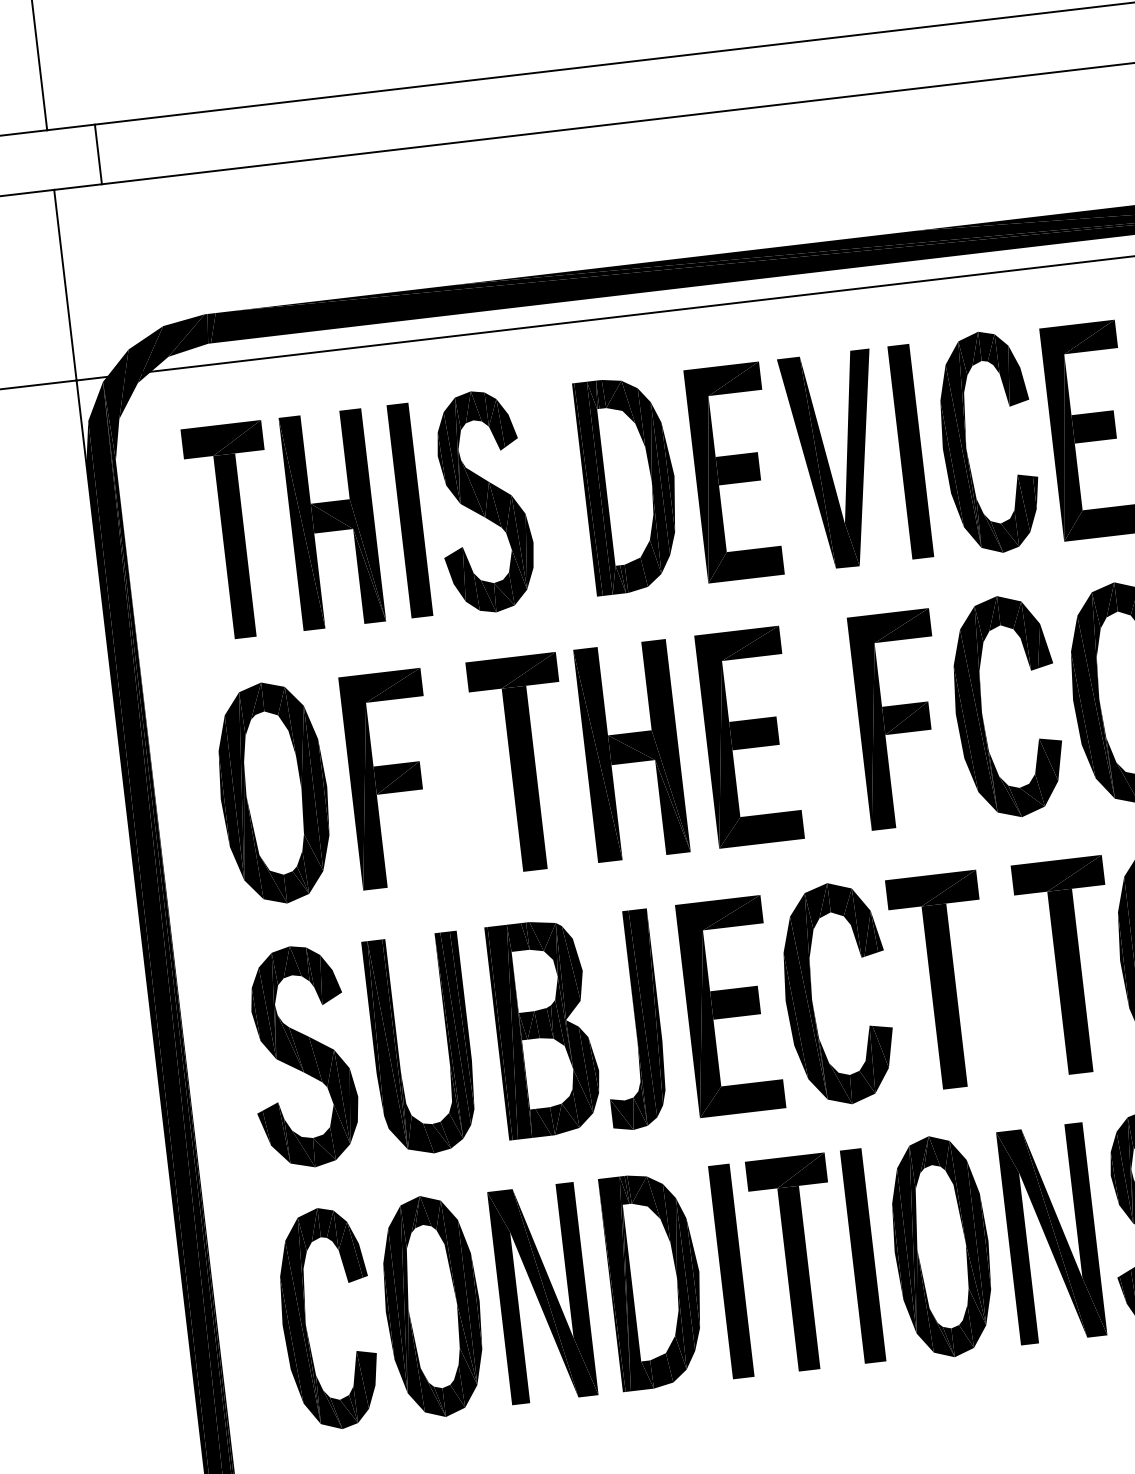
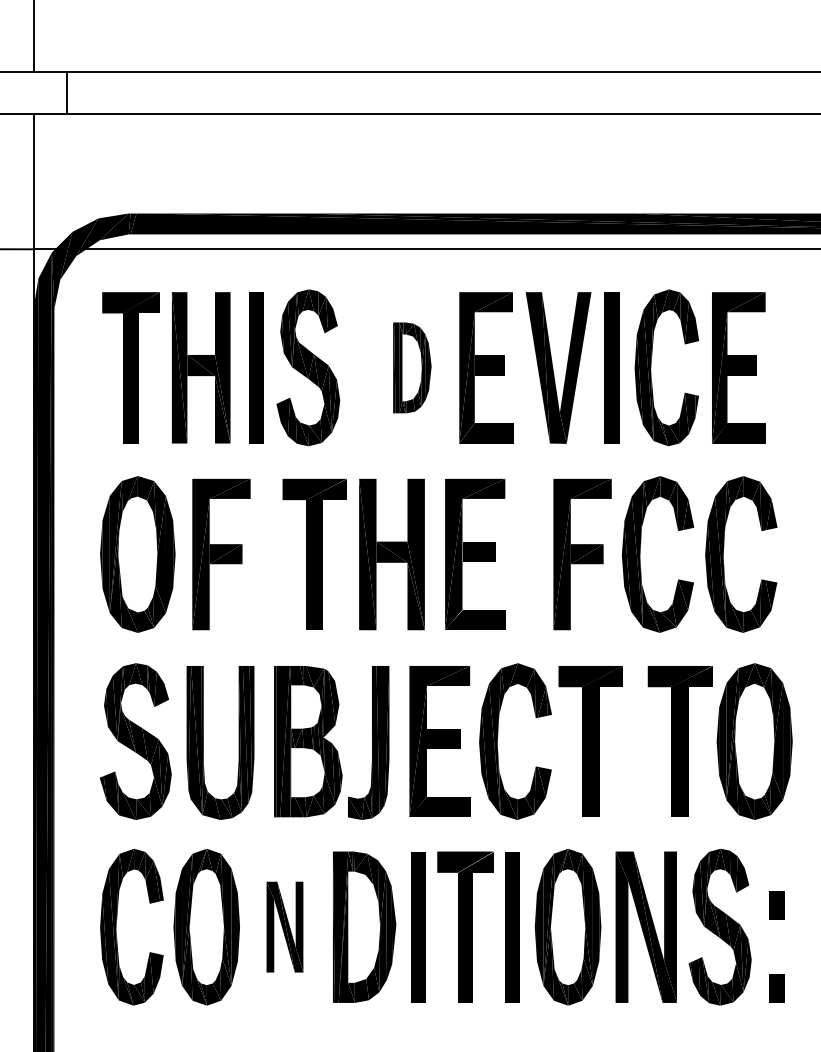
part: (629, 484) -> (412, 367), size x0.6
part: (542, 1292) -> (284, 926), size x0.6

